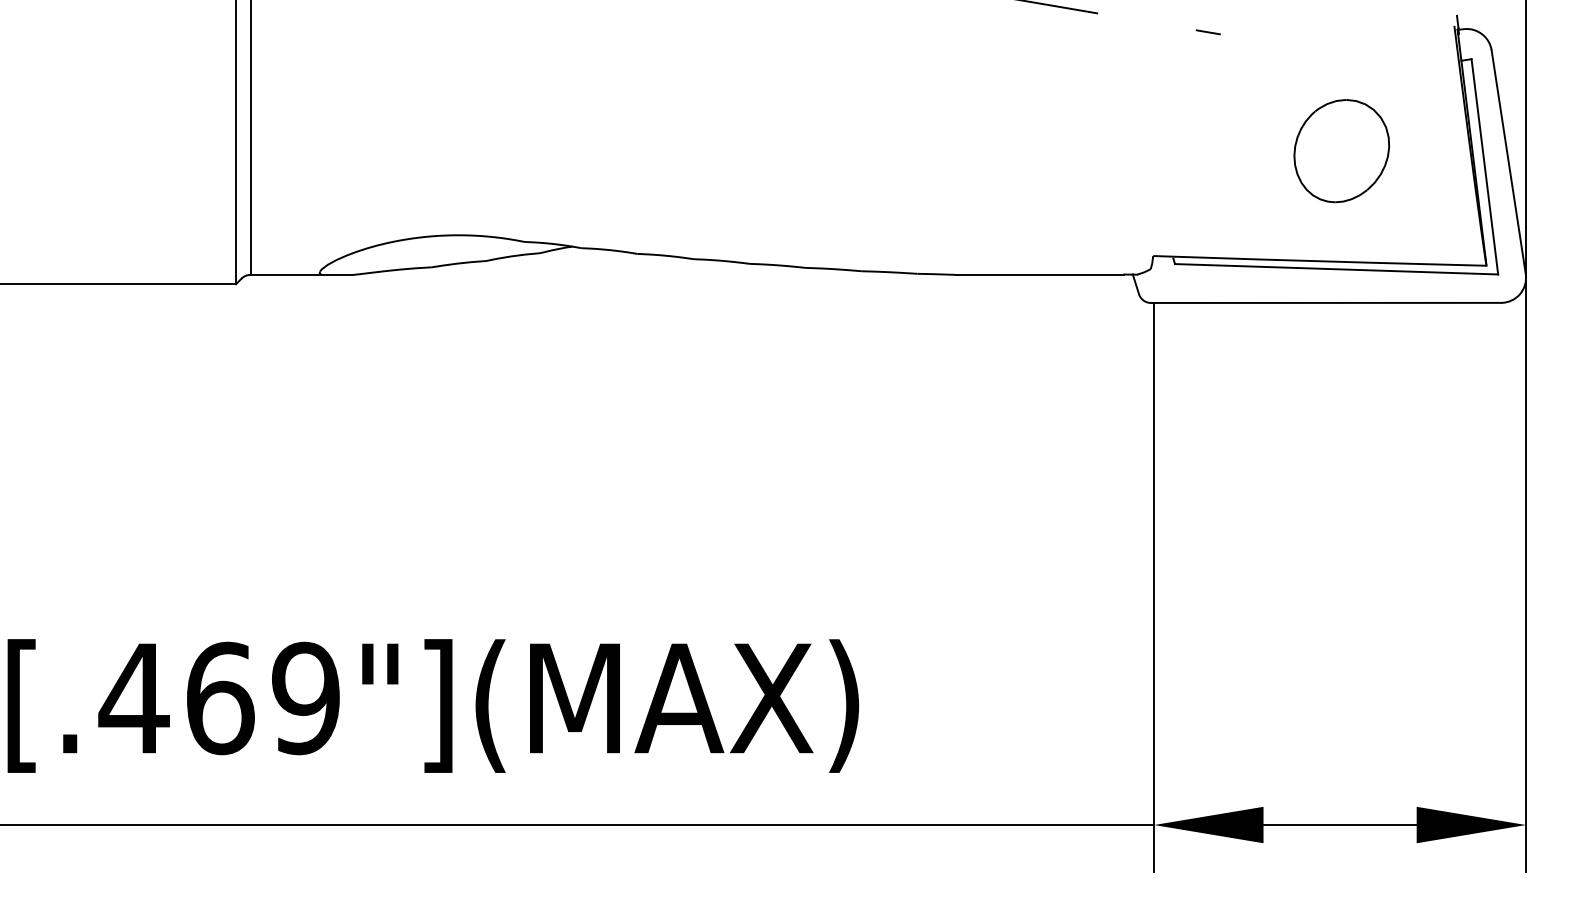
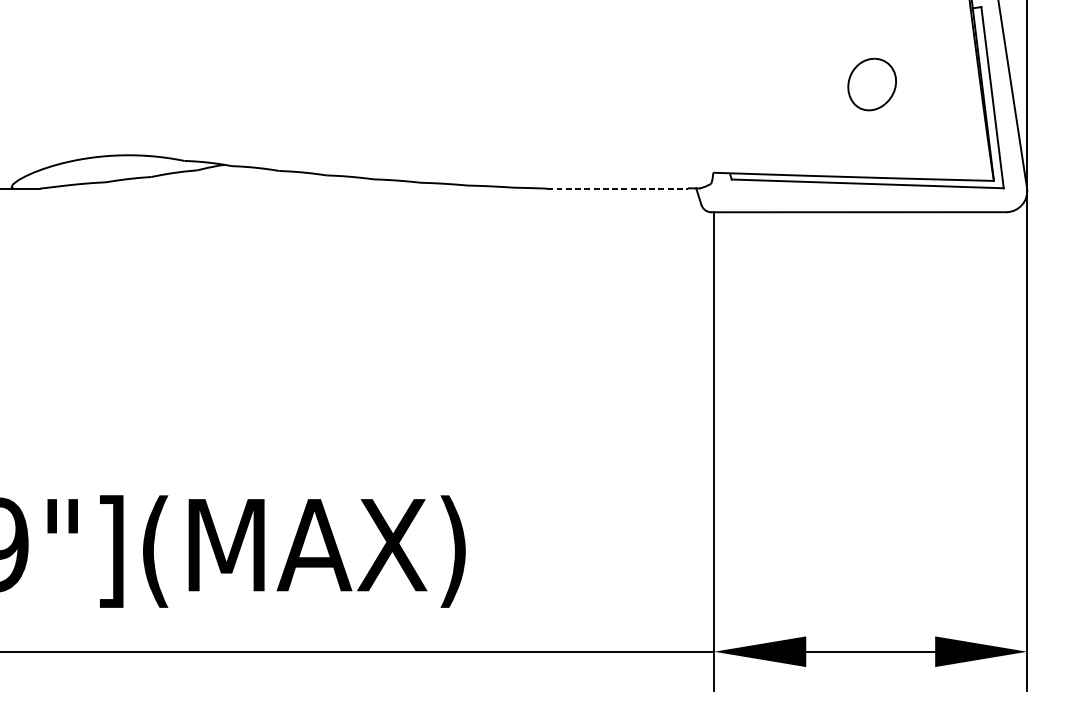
part: (1341, 151) -> (871, 84), size x0.6
line: (1039, 274) -> (617, 188), solid -> dashed

